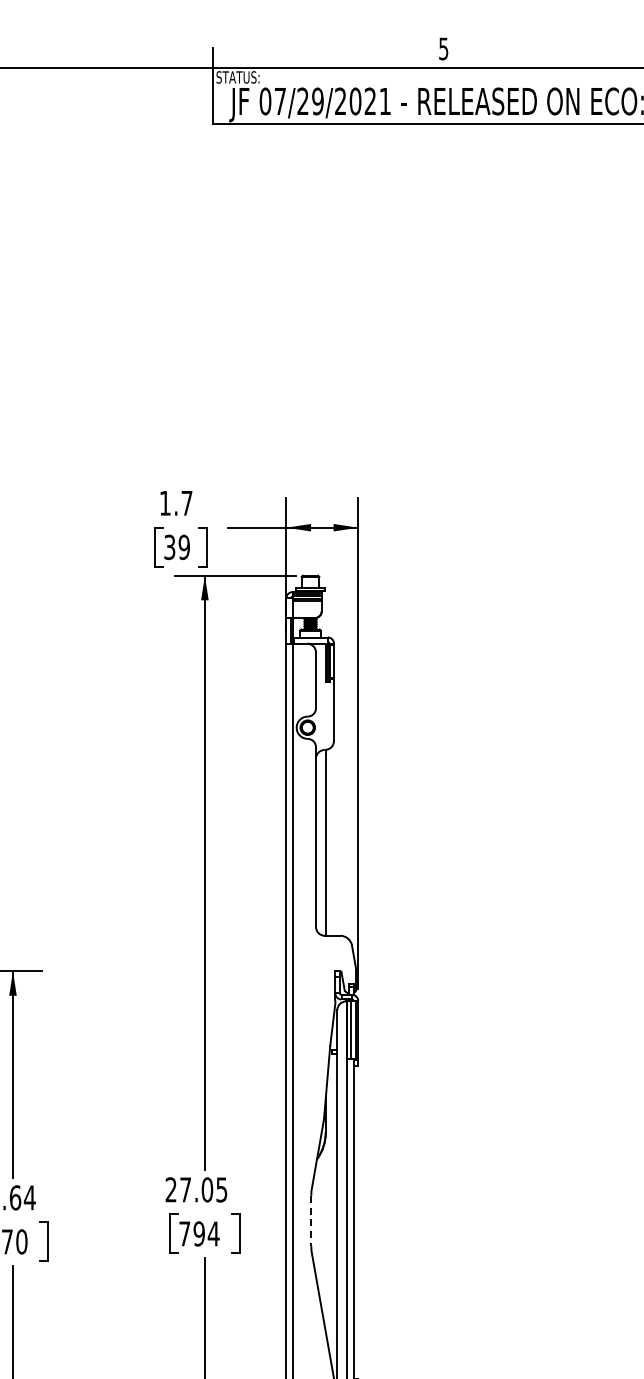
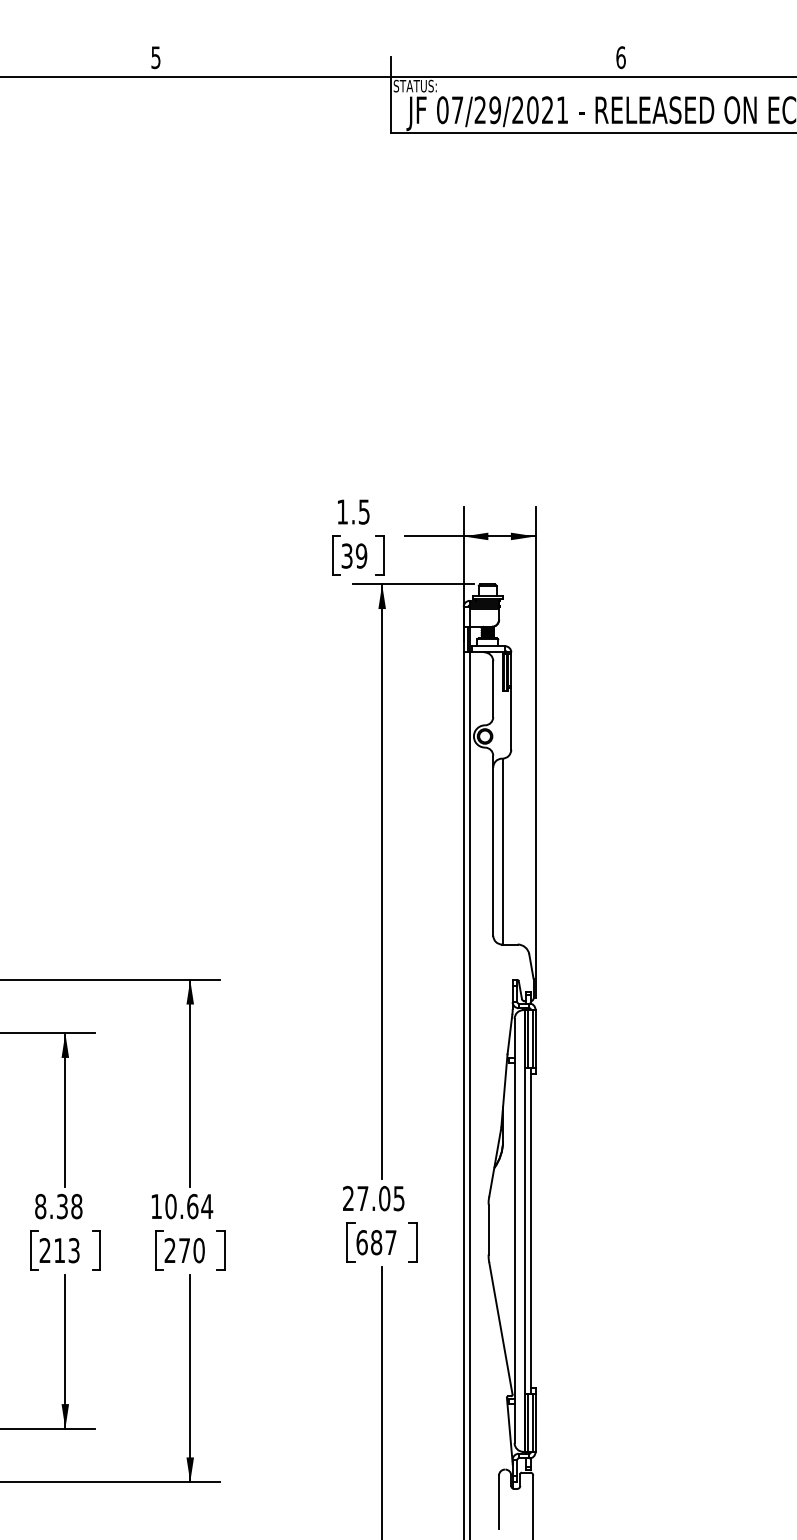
text: (443, 48) -> (620, 57), 5 -> 6
text: (186, 502) -> (363, 511), 1.7 -> 1.5
line: (311, 1221) -> (488, 1230), dashed -> solid
text: (199, 1233) -> (376, 1242), 794 -> 687

